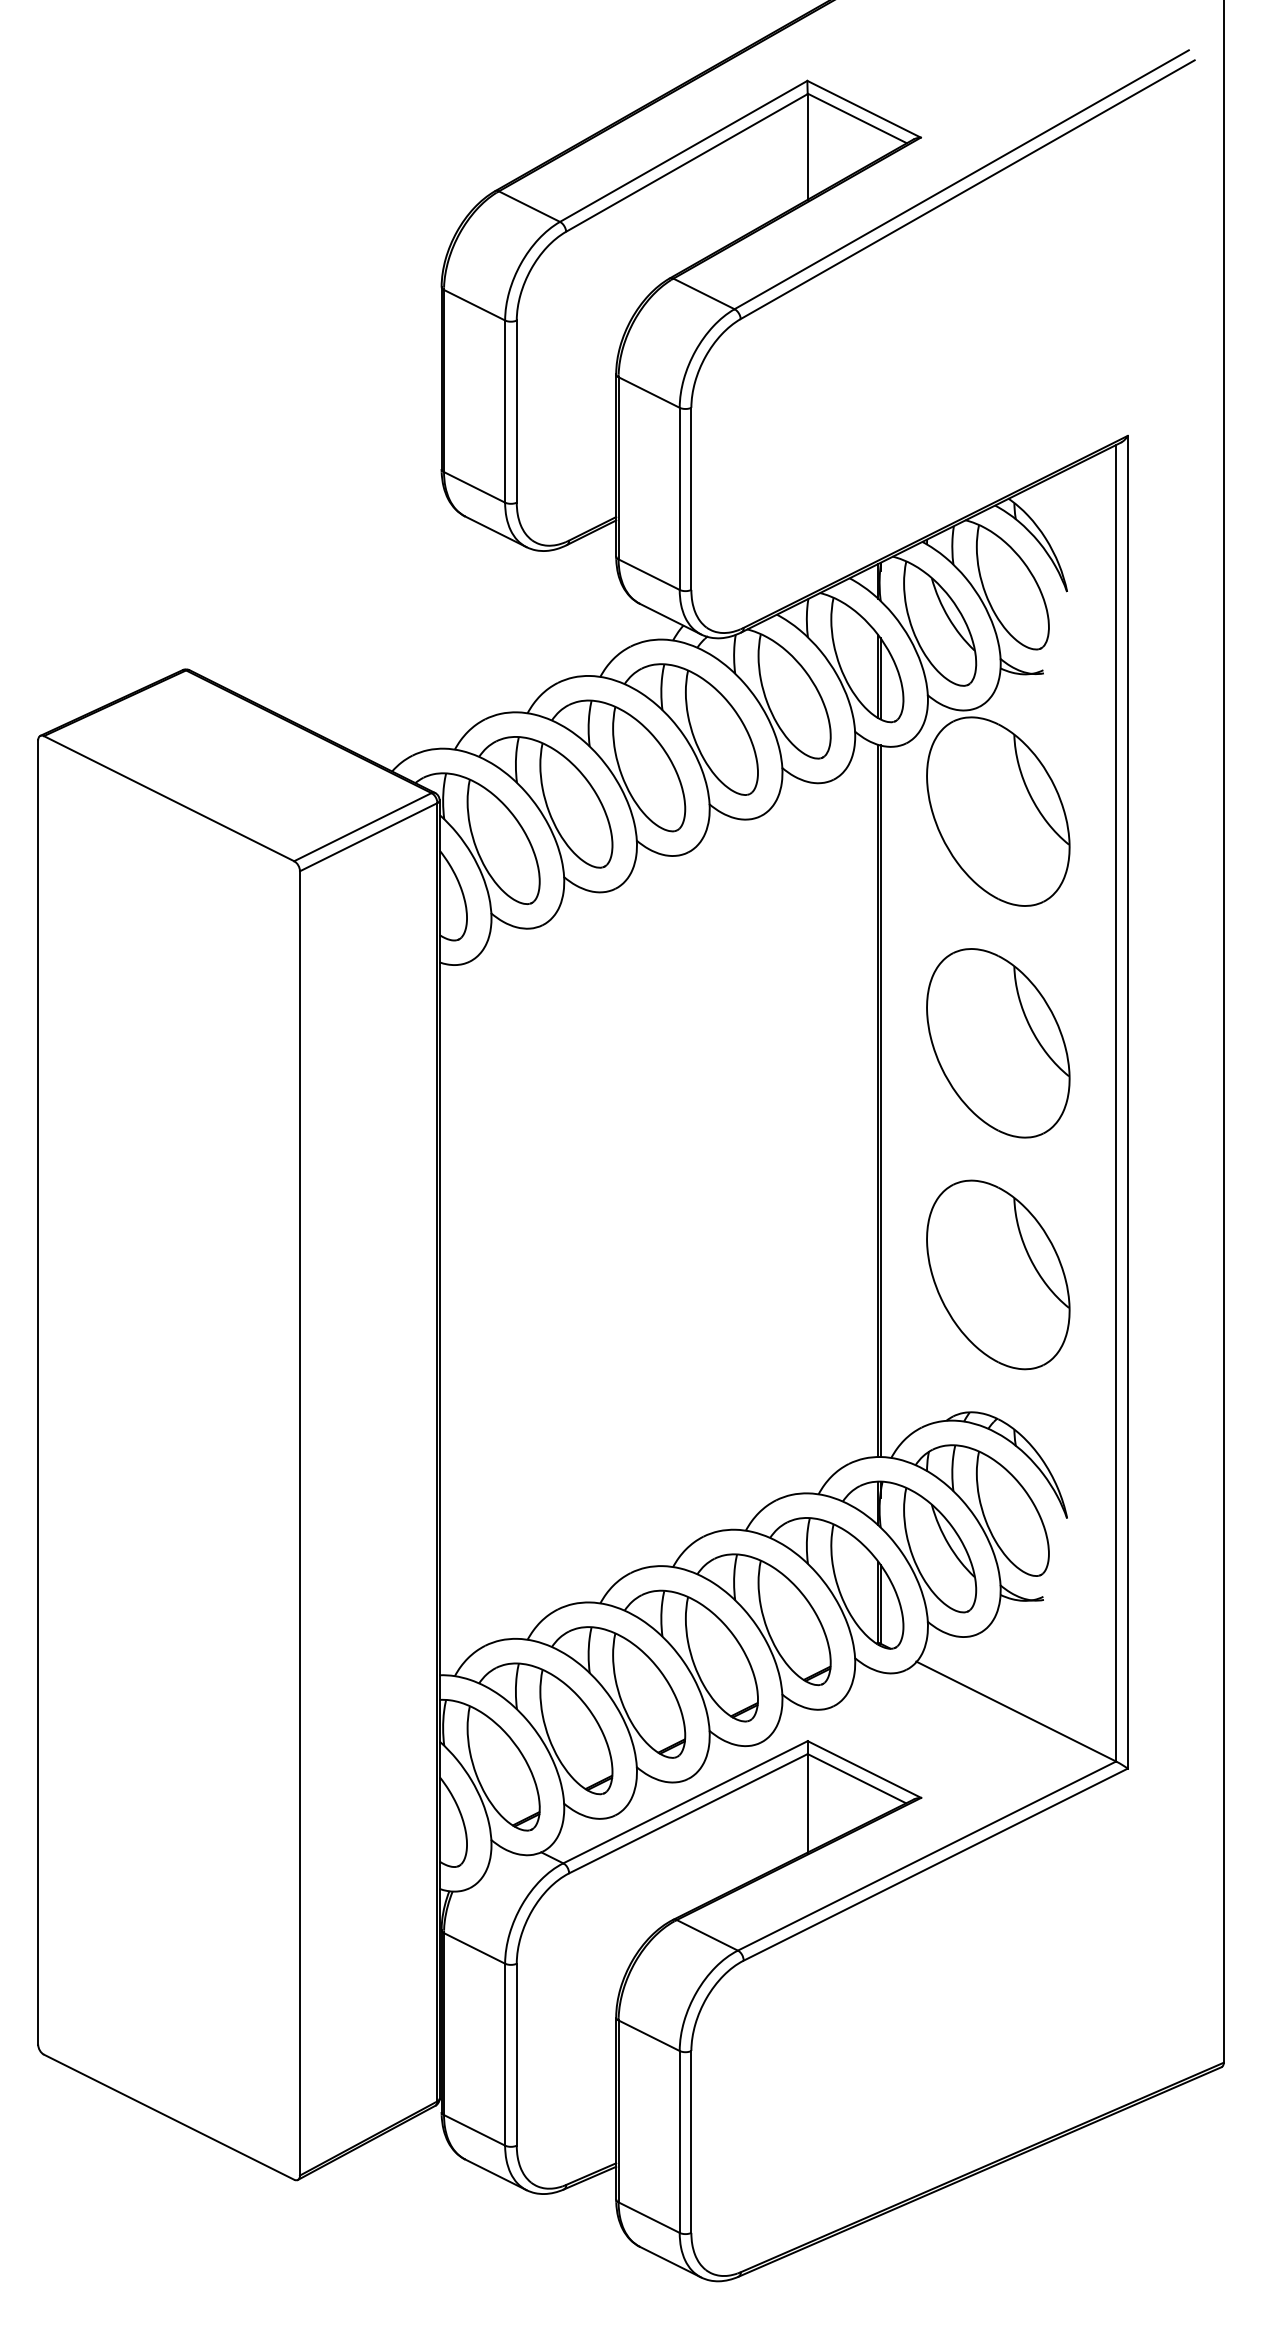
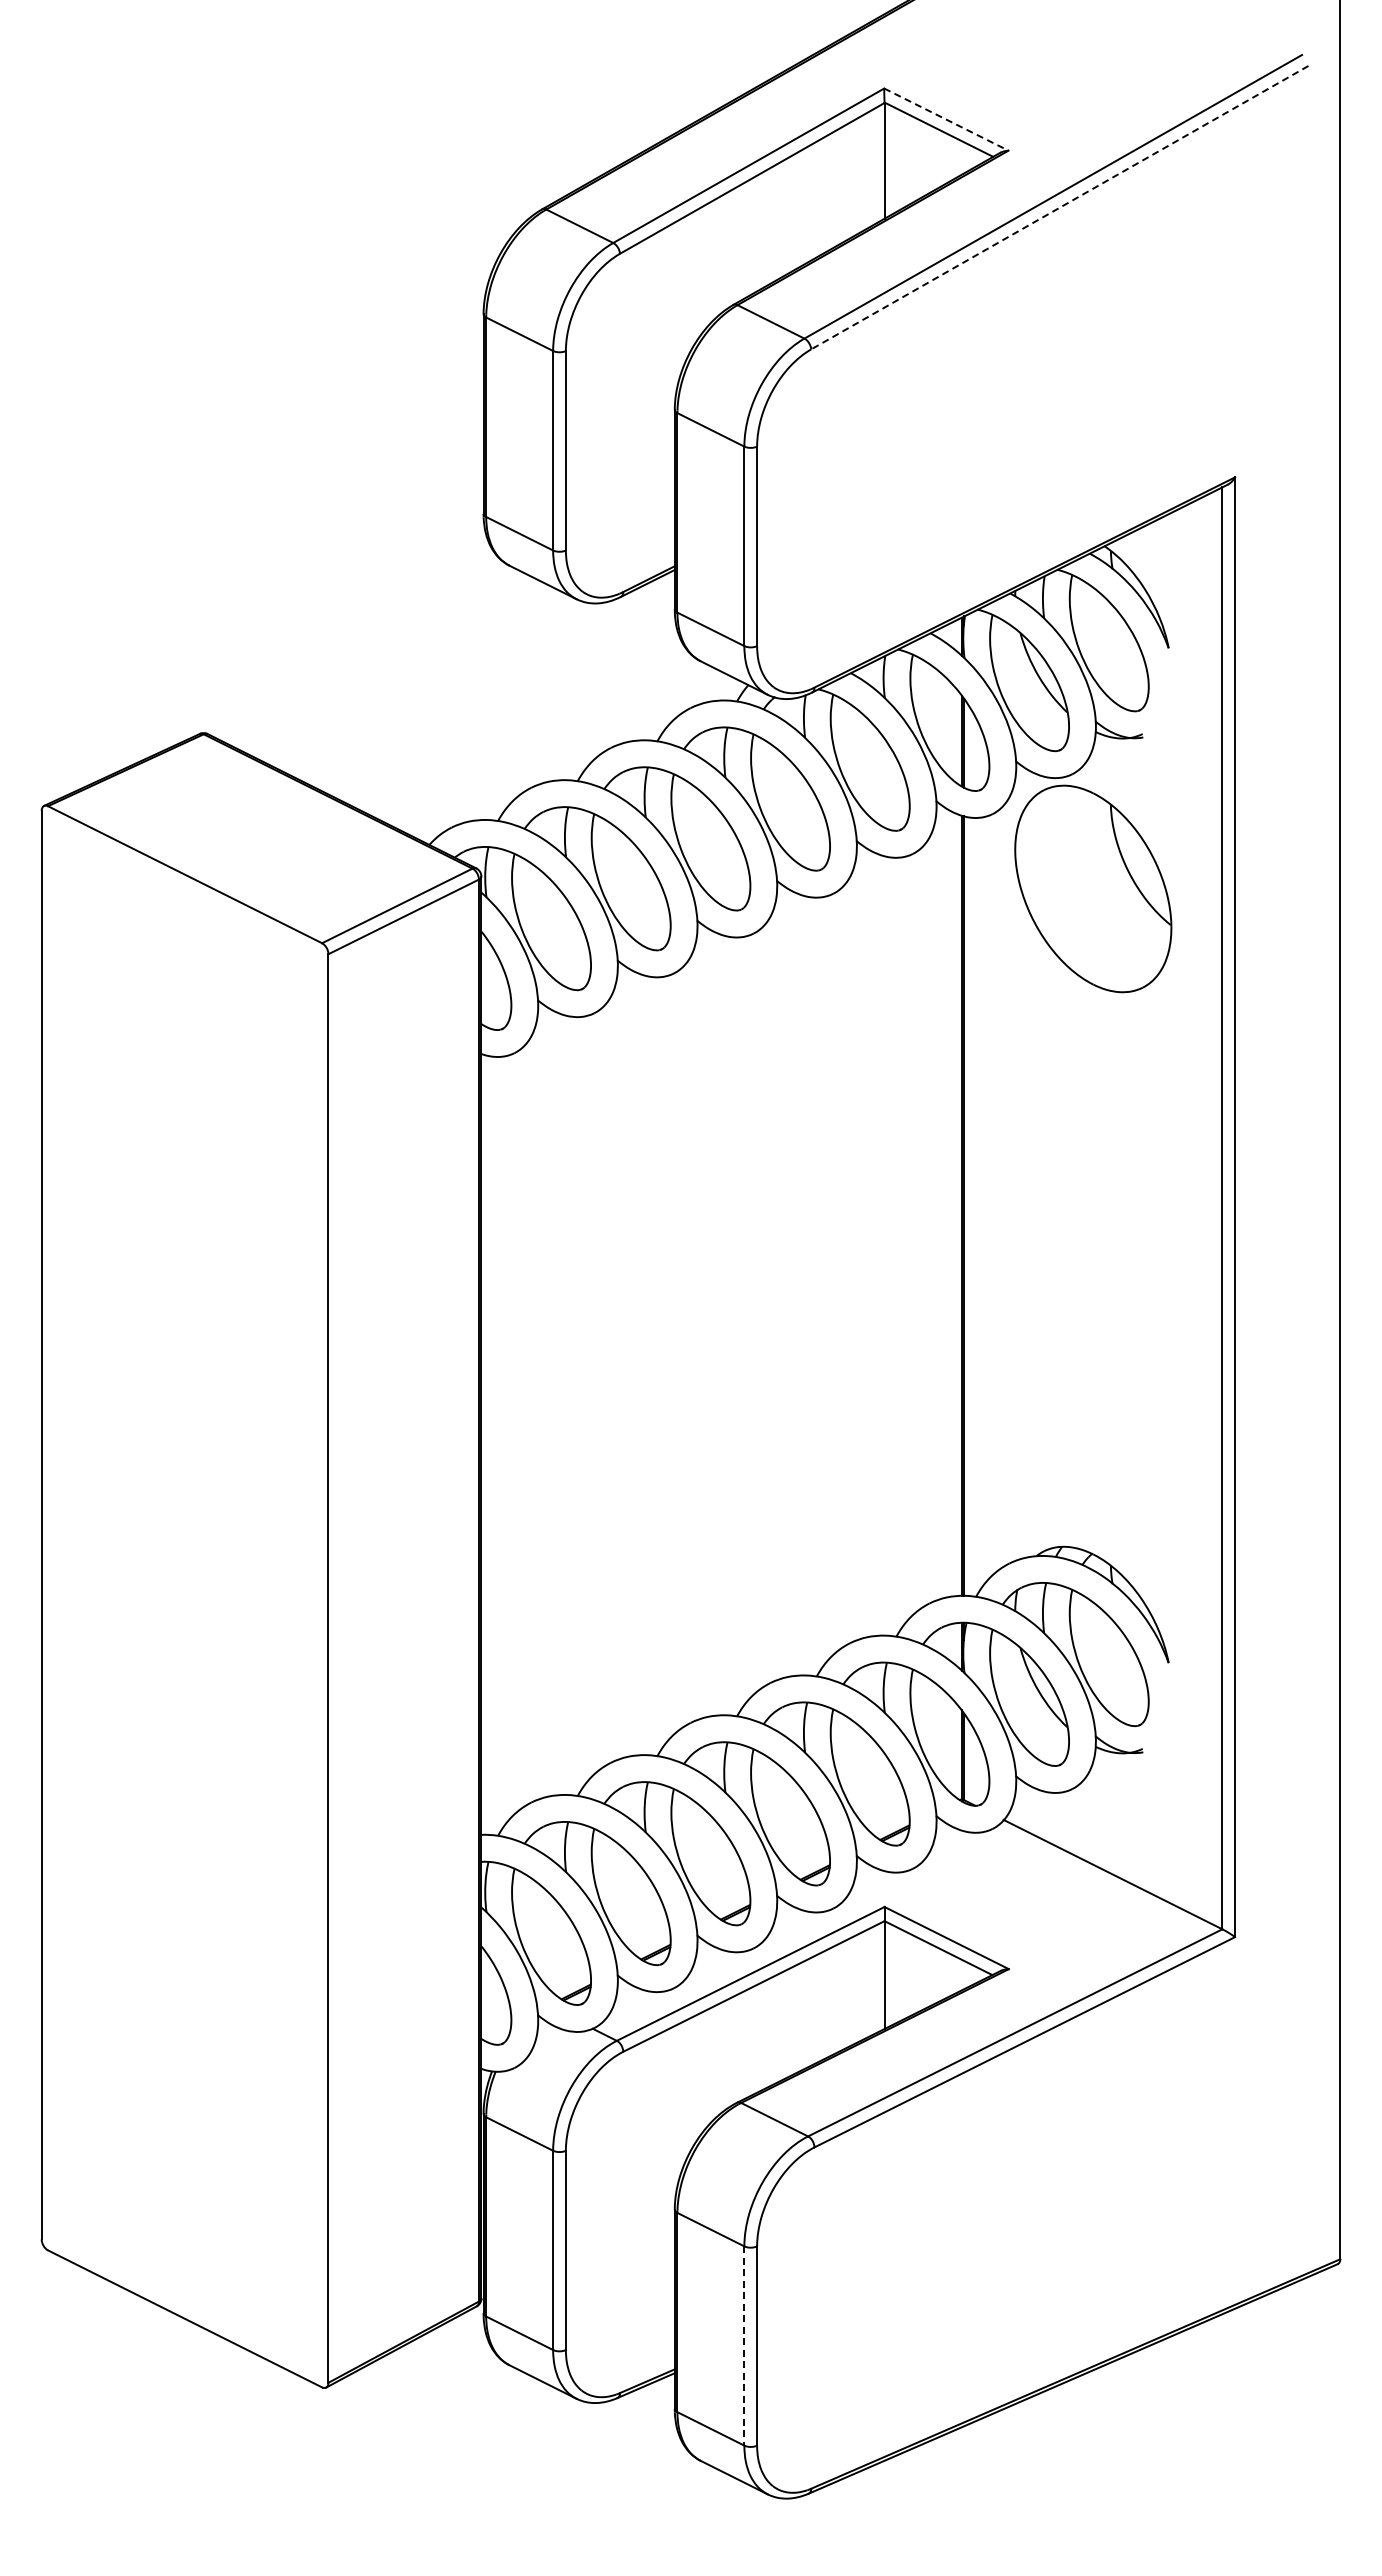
line: (864, 109) -> (946, 119), solid -> dashed
line: (967, 189) -> (1059, 207), solid -> dashed
part: (998, 1043) -> (1093, 1142), removed
part: (998, 1275) -> (1093, 1396), removed
line: (679, 2142) -> (744, 2346), solid -> dashed

